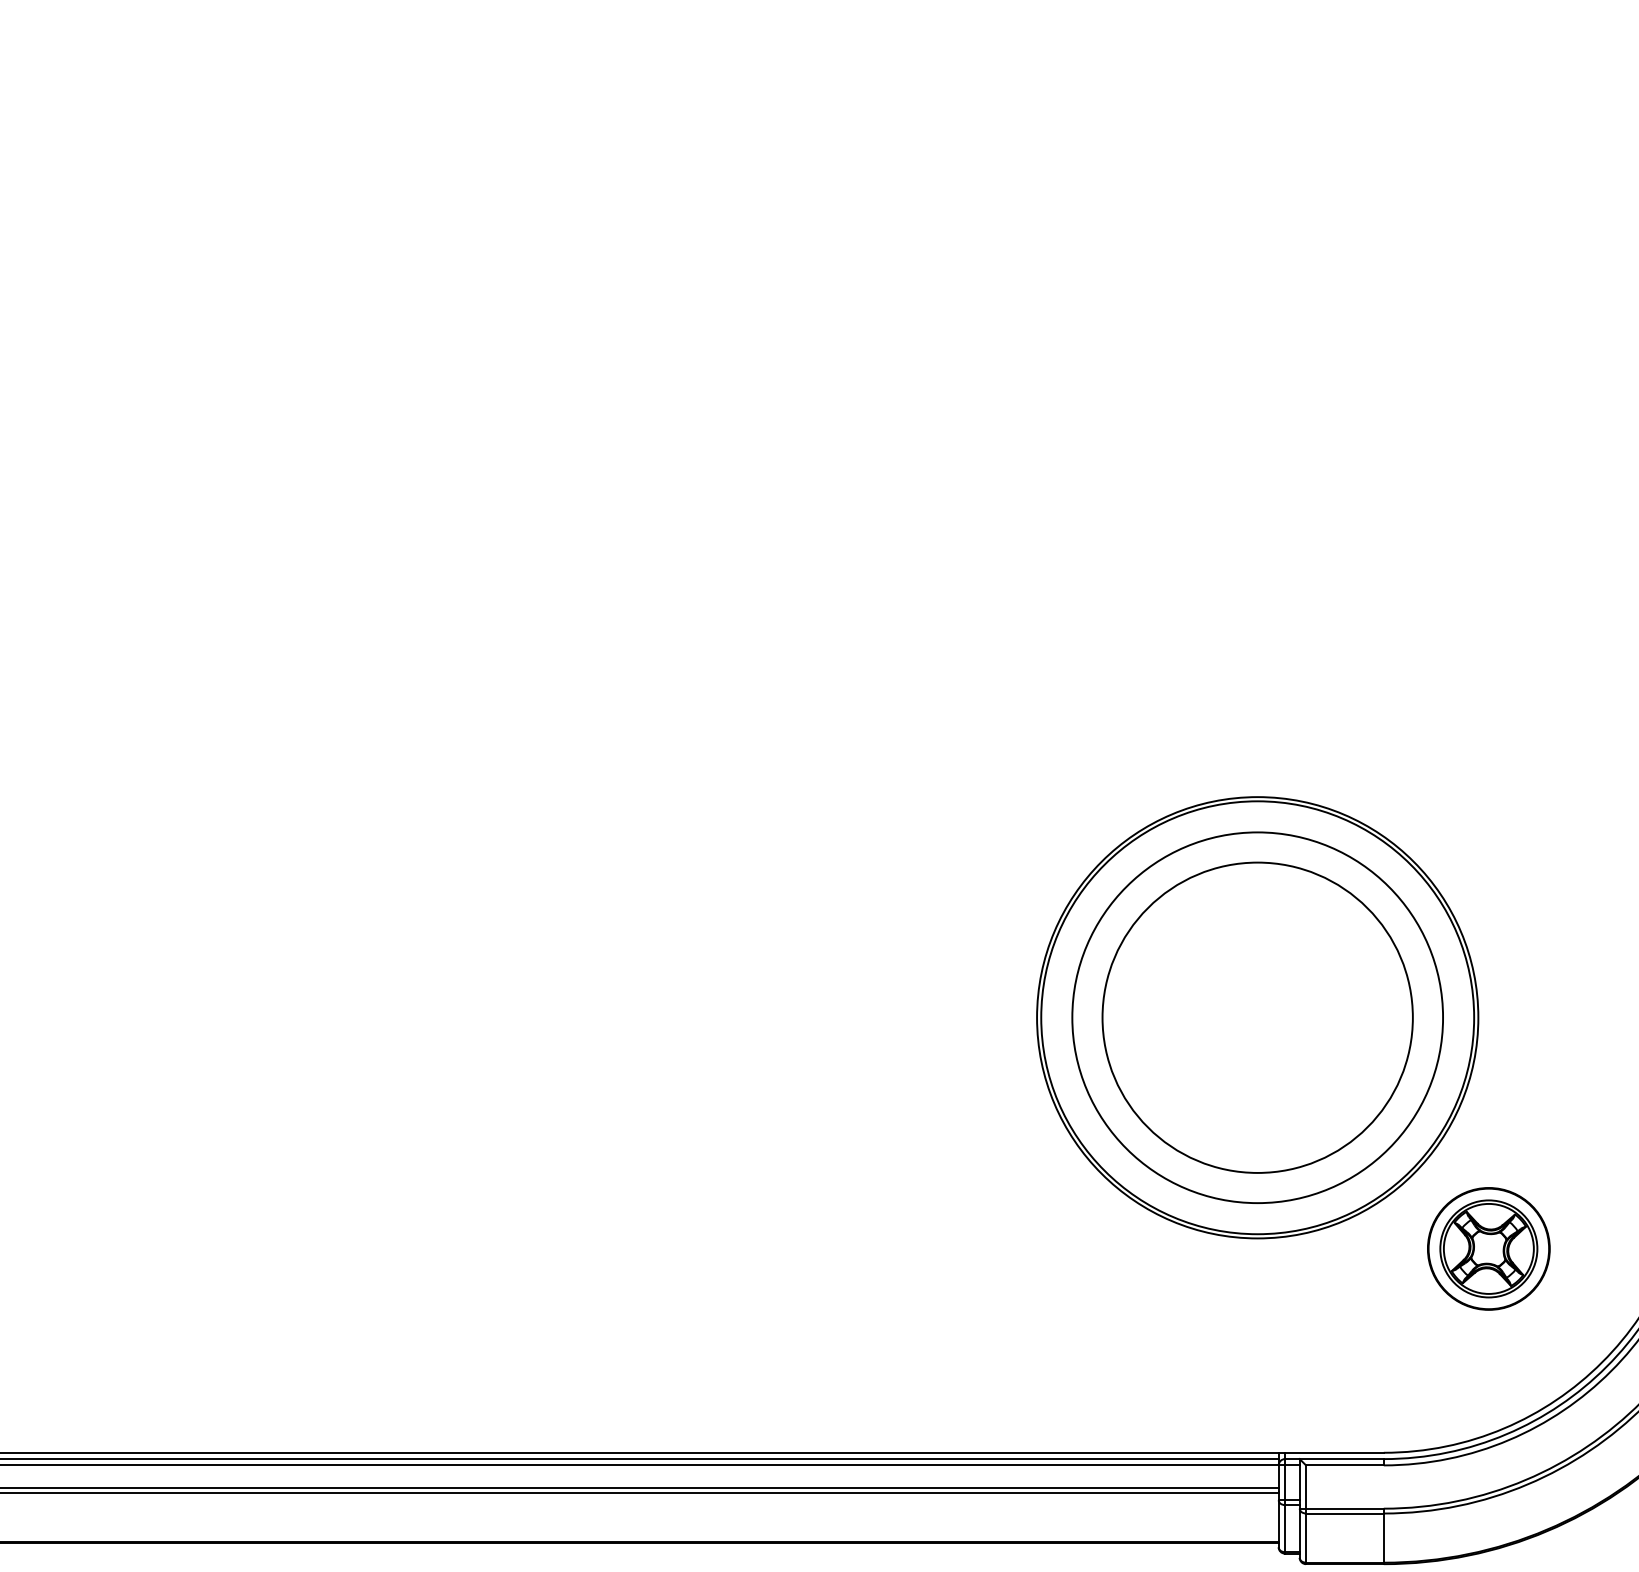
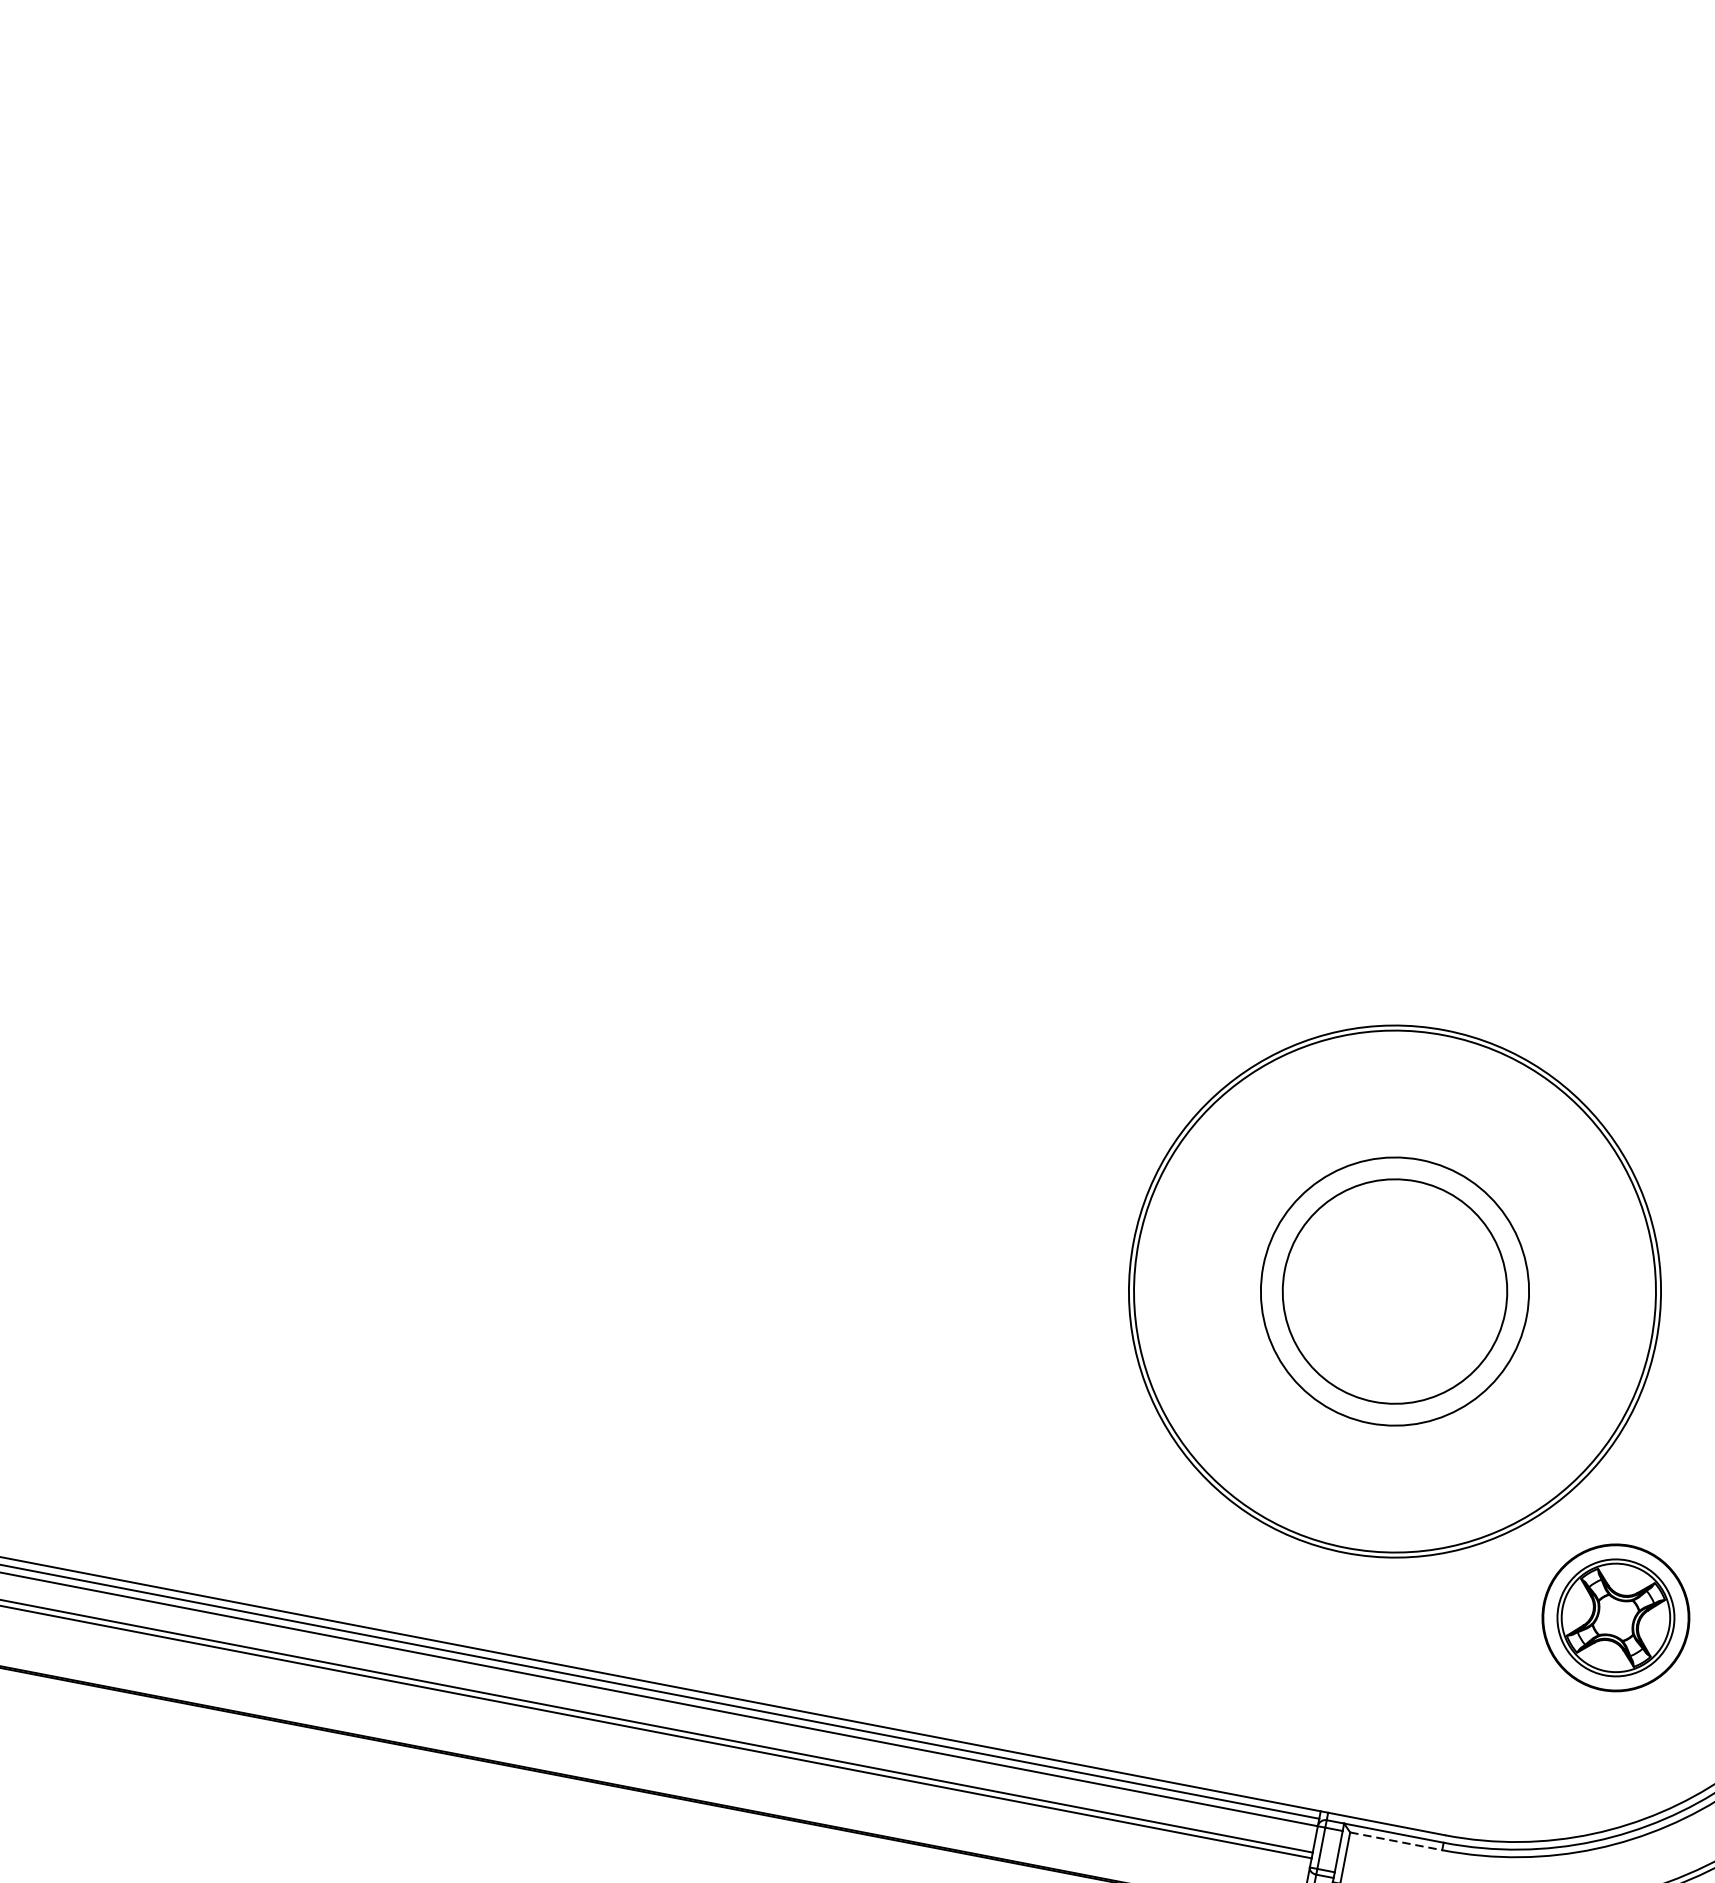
circle: (1257, 1017) -> (1394, 1291), size x0.6
circle: (1257, 1017) -> (1394, 1291), size x0.6
line: (1344, 1465) -> (1395, 1841), solid -> dashed

